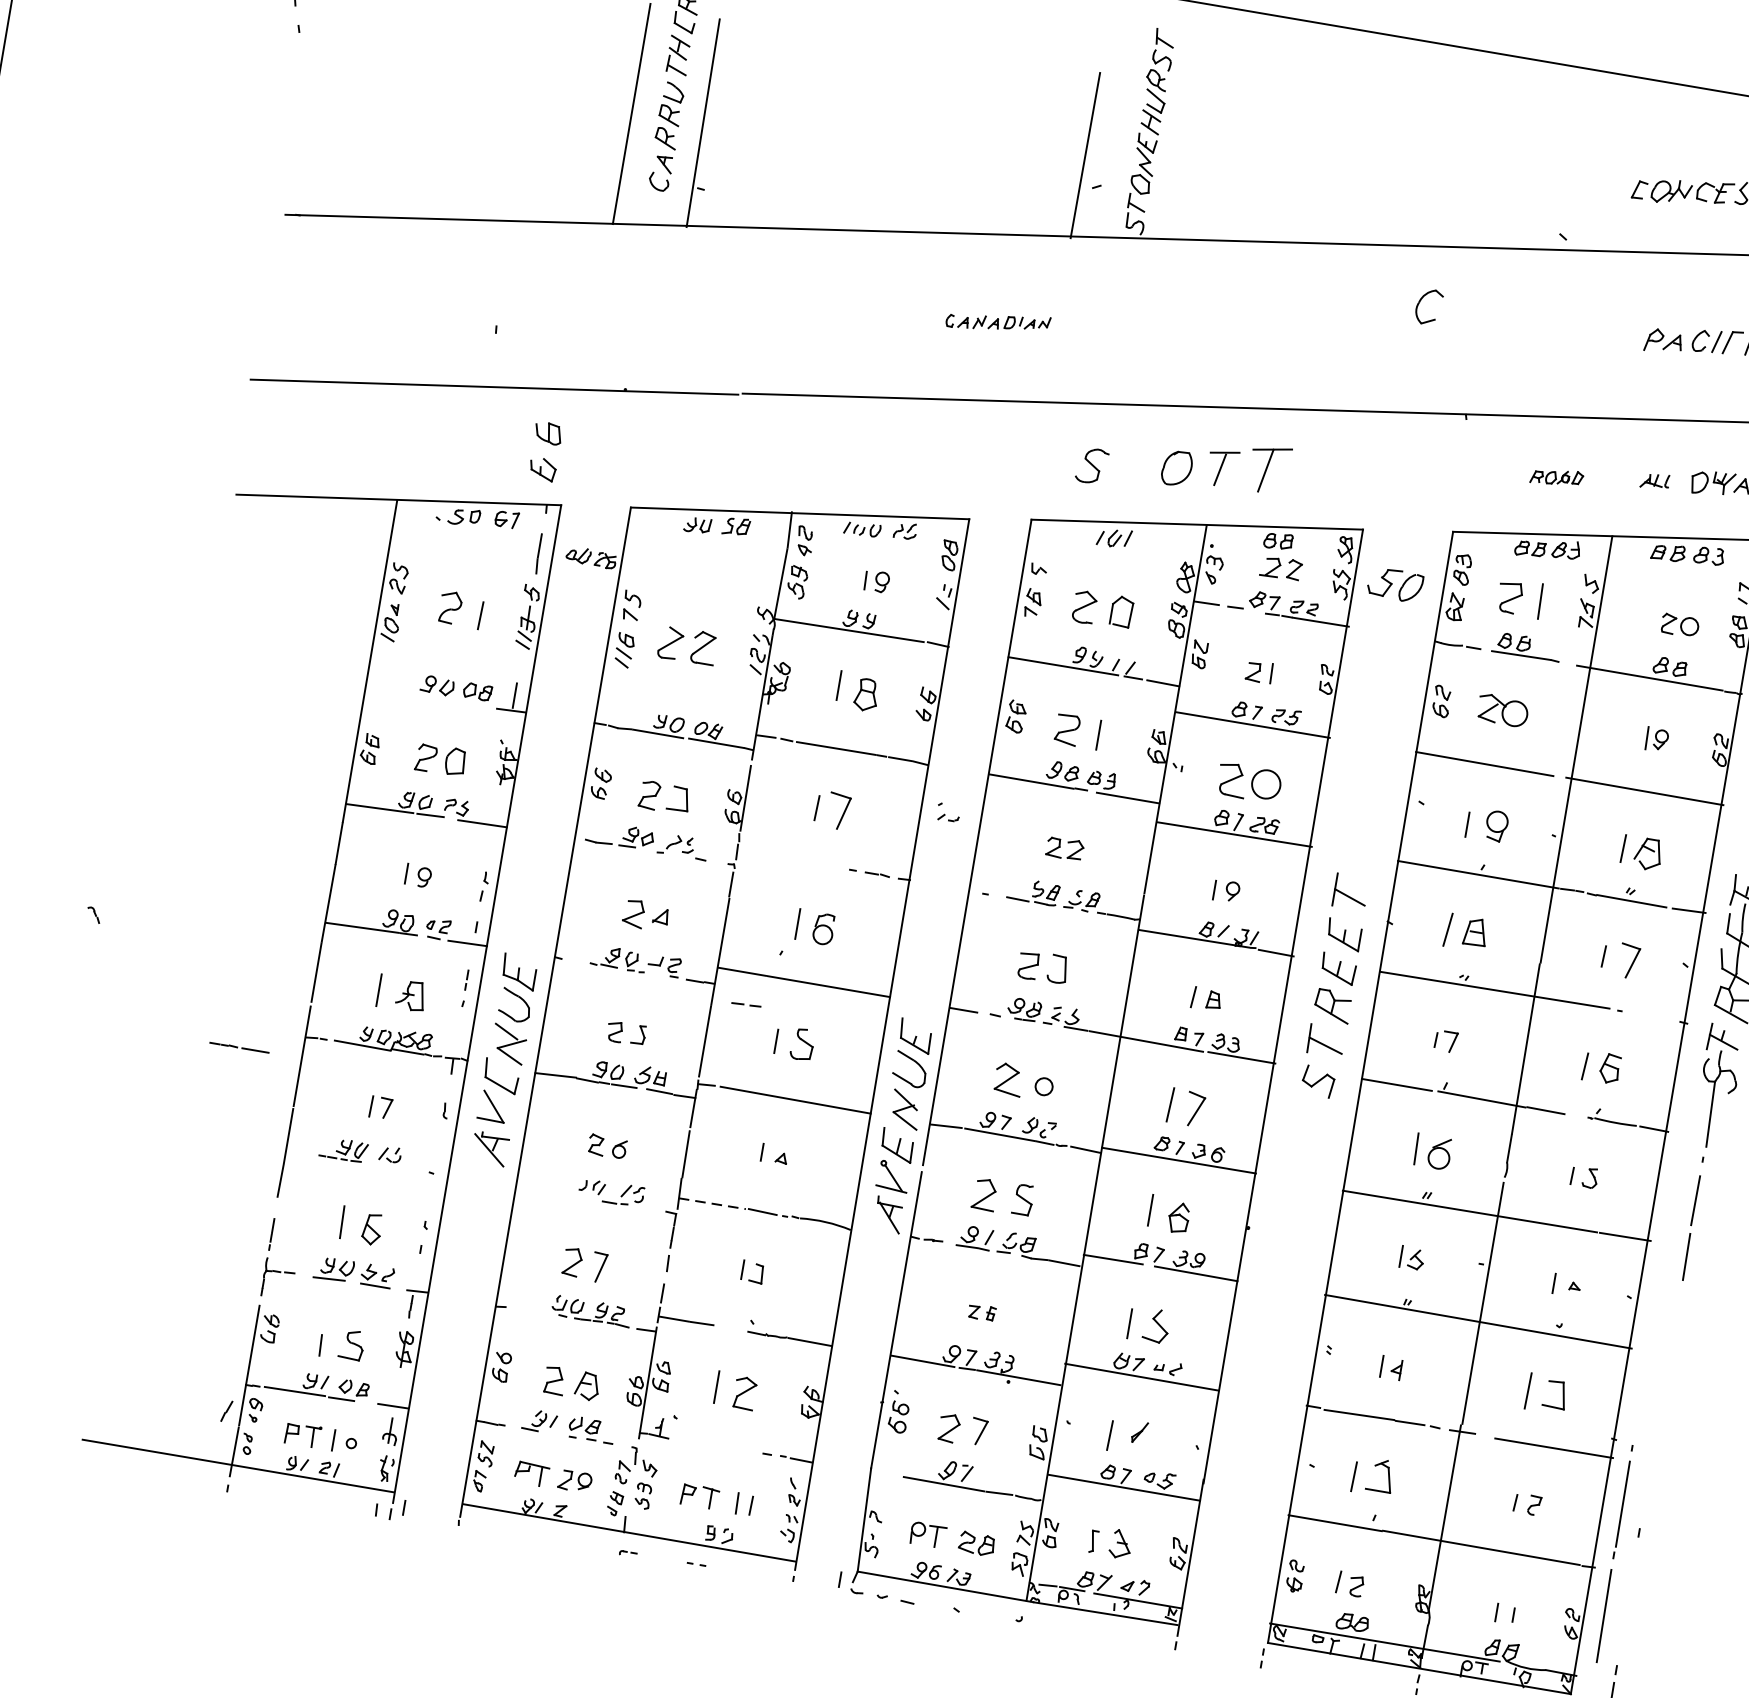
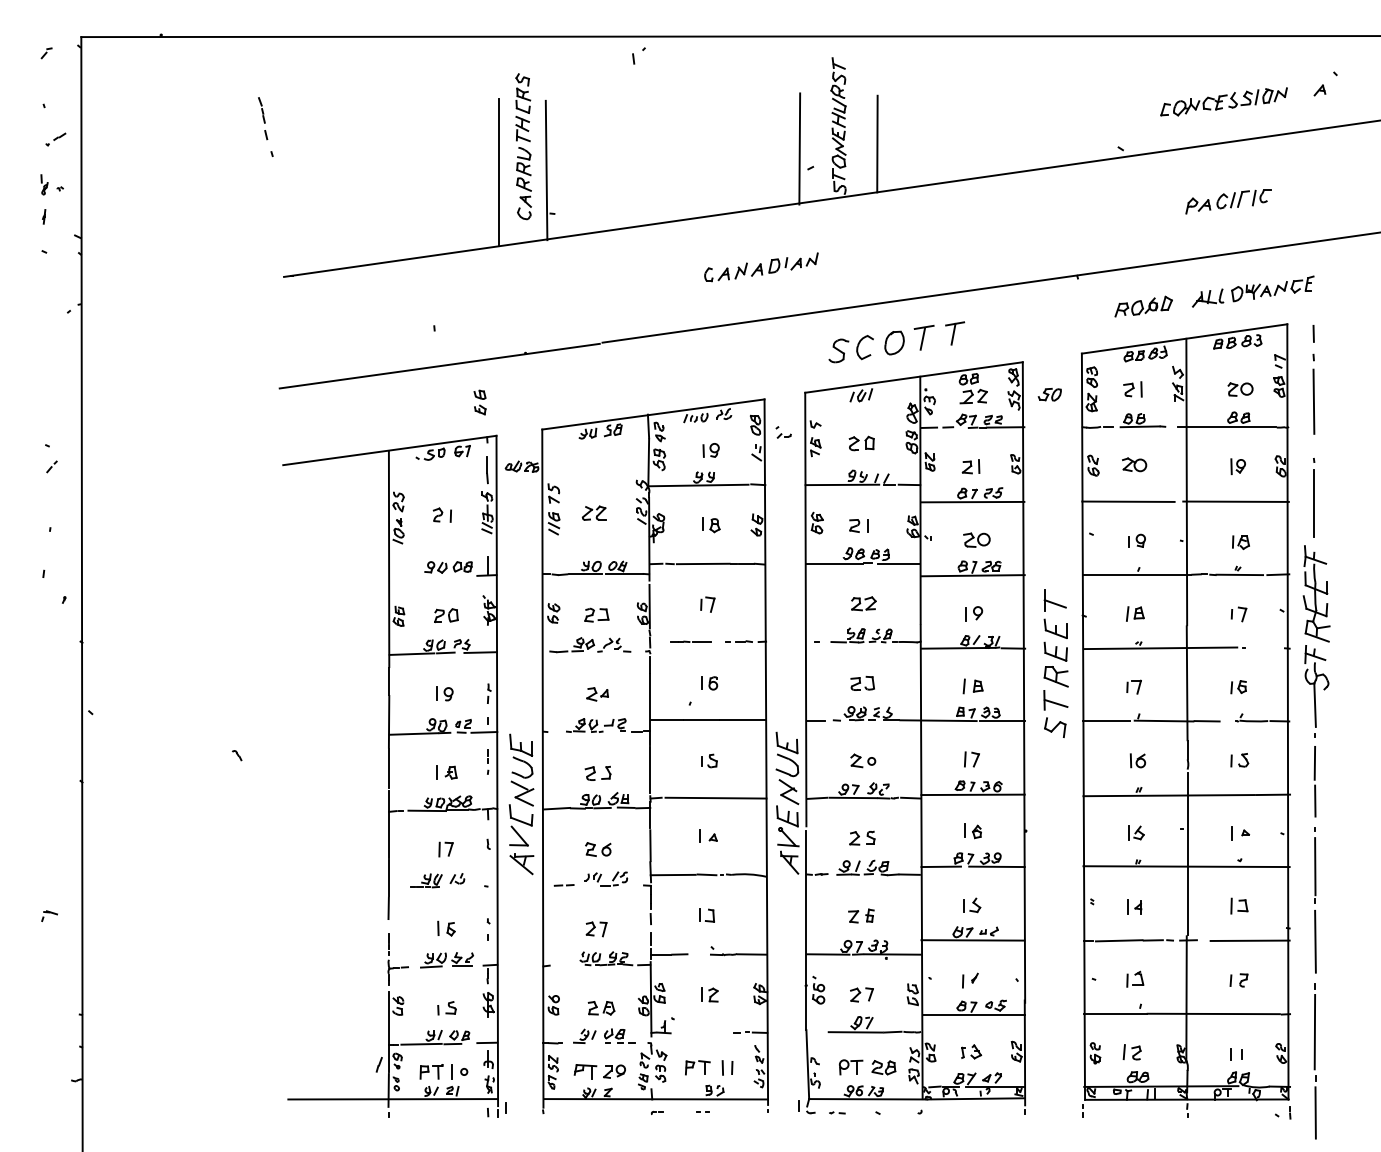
line: (1202, 167) -> (877, 143), added
part: (1428, 306) -> (864, 347), moved
part: (998, 322) -> (761, 267), size x1.67
part: (544, 451) -> (479, 402), size x0.62
part: (1270, 469) -> (955, 333), size x0.71
part: (1556, 477) -> (1143, 306), size x1.67
part: (1655, 480) -> (1208, 297), size x1.67
part: (1394, 584) -> (1049, 394), size x0.62
part: (1519, 598) -> (1132, 389), size x0.62
part: (459, 608) -> (441, 514), size x0.62
part: (1102, 609) -> (861, 443), size x0.62
part: (686, 643) -> (593, 512), size x0.62
part: (858, 693) -> (711, 525), size x0.62
part: (1503, 710) -> (1134, 464), size x0.71
part: (1077, 730) -> (858, 525), size x0.62
part: (441, 759) -> (446, 615), size x0.71
part: (1249, 781) -> (976, 539), size x0.62
part: (664, 796) -> (596, 614), size x0.71
part: (832, 809) -> (707, 604), size x0.62
part: (948, 812) -> (783, 432), moved
part: (1486, 823) -> (1136, 540), size x0.62
part: (1641, 853) -> (1240, 542), size x0.62
part: (645, 915) -> (597, 694), size x0.71
part: (815, 927) -> (709, 683), size x0.62
part: (1466, 932) -> (1135, 613), size x0.62
part: (1619, 959) -> (1238, 614), size x0.62
part: (1043, 965) -> (862, 682), size x0.71
part: (401, 993) -> (446, 772), size x0.62
line: (745, 1004) -> (563, 885), moved
part: (795, 1042) -> (709, 760), size x0.62
line: (238, 1046) -> (690, 641), moved
part: (1601, 1068) -> (1238, 687), size x0.62
part: (1024, 1081) -> (863, 760), size x0.62
part: (1185, 1107) -> (971, 759), size x0.62
part: (1432, 1151) -> (1137, 760), size x0.62
part: (1003, 1195) -> (862, 837), size x0.62
line: (712, 1204) -> (673, 875), dashed -> solid
part: (1168, 1215) -> (972, 831), size x0.62
part: (361, 1225) -> (446, 928), size x0.62
part: (584, 1265) -> (596, 929), size x0.71
part: (982, 1311) -> (861, 915), size x1.43
part: (1149, 1325) -> (972, 905), size x0.62
part: (341, 1344) -> (446, 1008), size x0.62
part: (571, 1384) -> (601, 1008), size x0.71
part: (736, 1390) -> (709, 994), size x0.62
part: (1547, 1393) -> (1239, 905), size x0.62
part: (962, 1429) -> (861, 994), size x0.71
part: (1127, 1436) -> (970, 980), size x0.62
part: (1373, 1475) -> (1135, 978), size x0.62
part: (1111, 1542) -> (971, 1051), size x0.71
line: (1614, 1554) -> (1315, 900), moved
part: (896, 1598) -> (837, 1112), size x0.62
line: (1626, 1599) -> (1314, 1031), added

